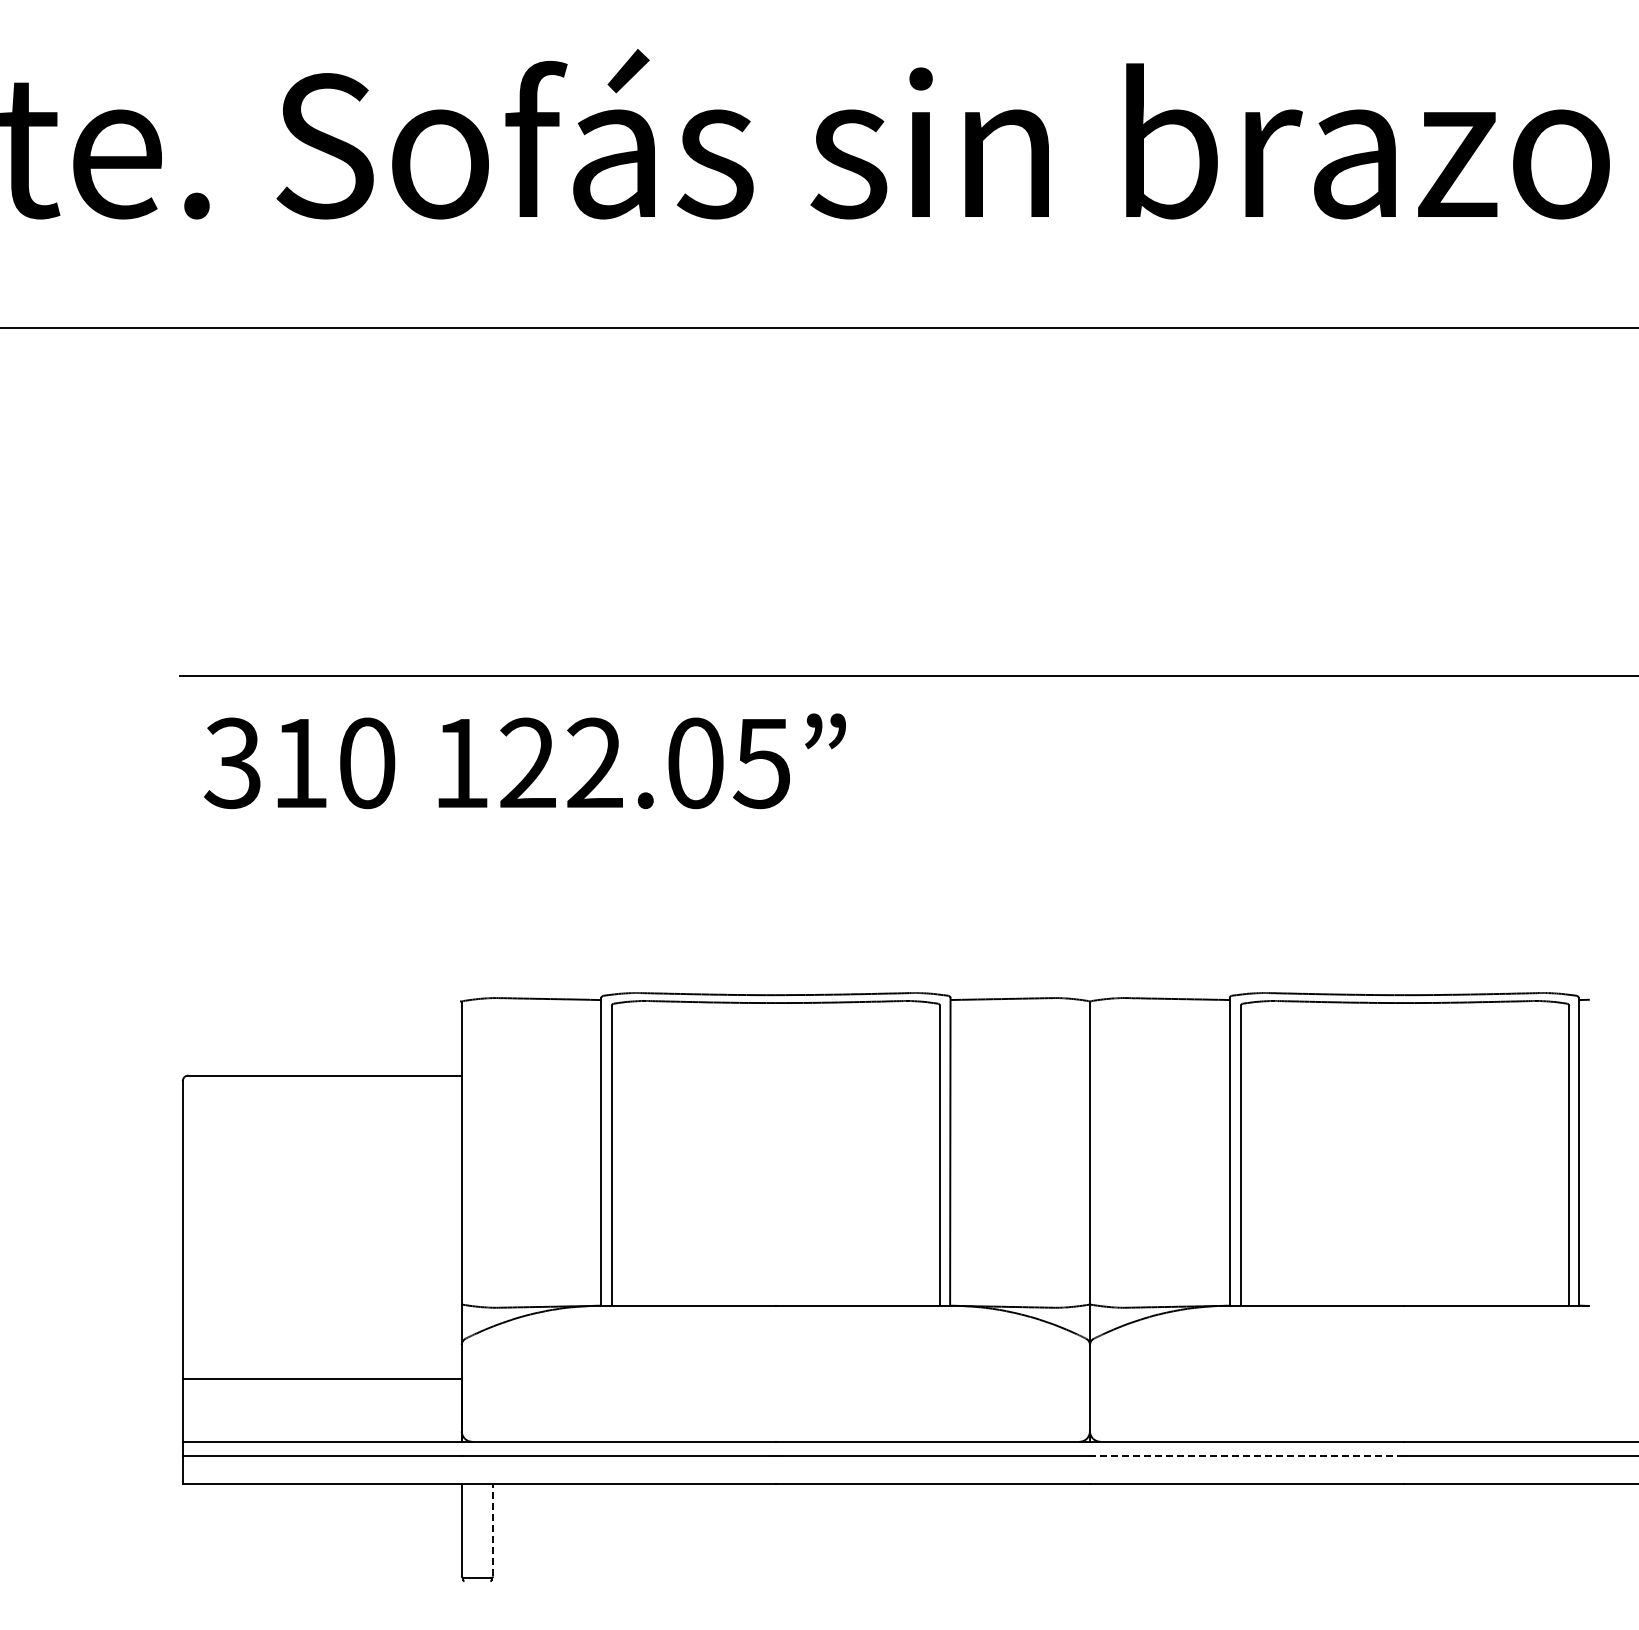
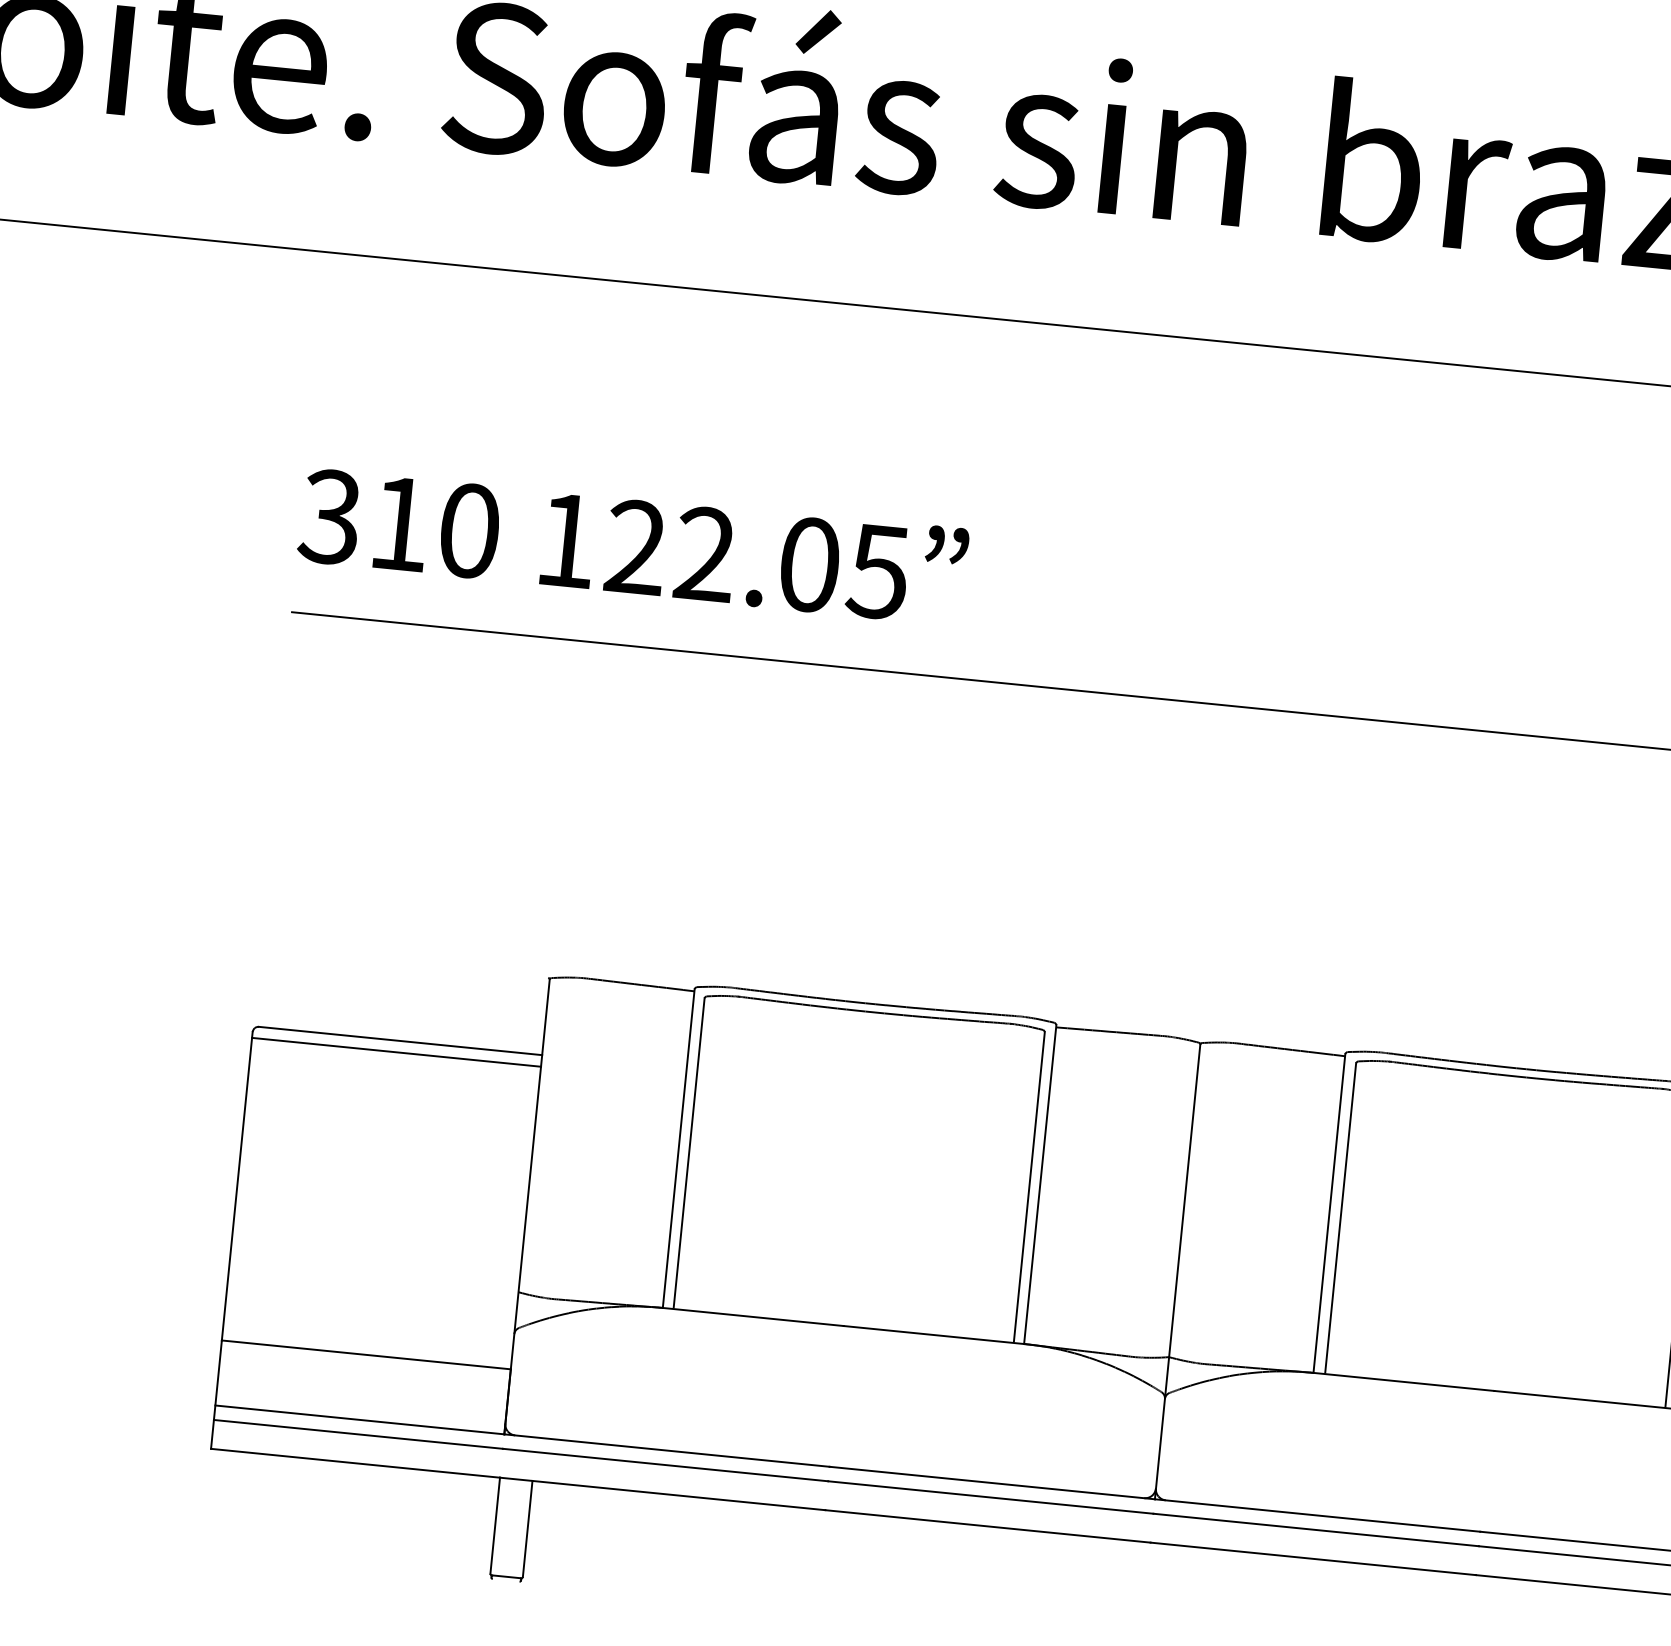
text: (524, 761) -> (632, 545), moved
line: (321, 1086) -> (395, 1051), added
line: (1246, 1455) -> (1315, 1529), dashed -> solid
line: (493, 1529) -> (528, 1528), dashed -> solid

